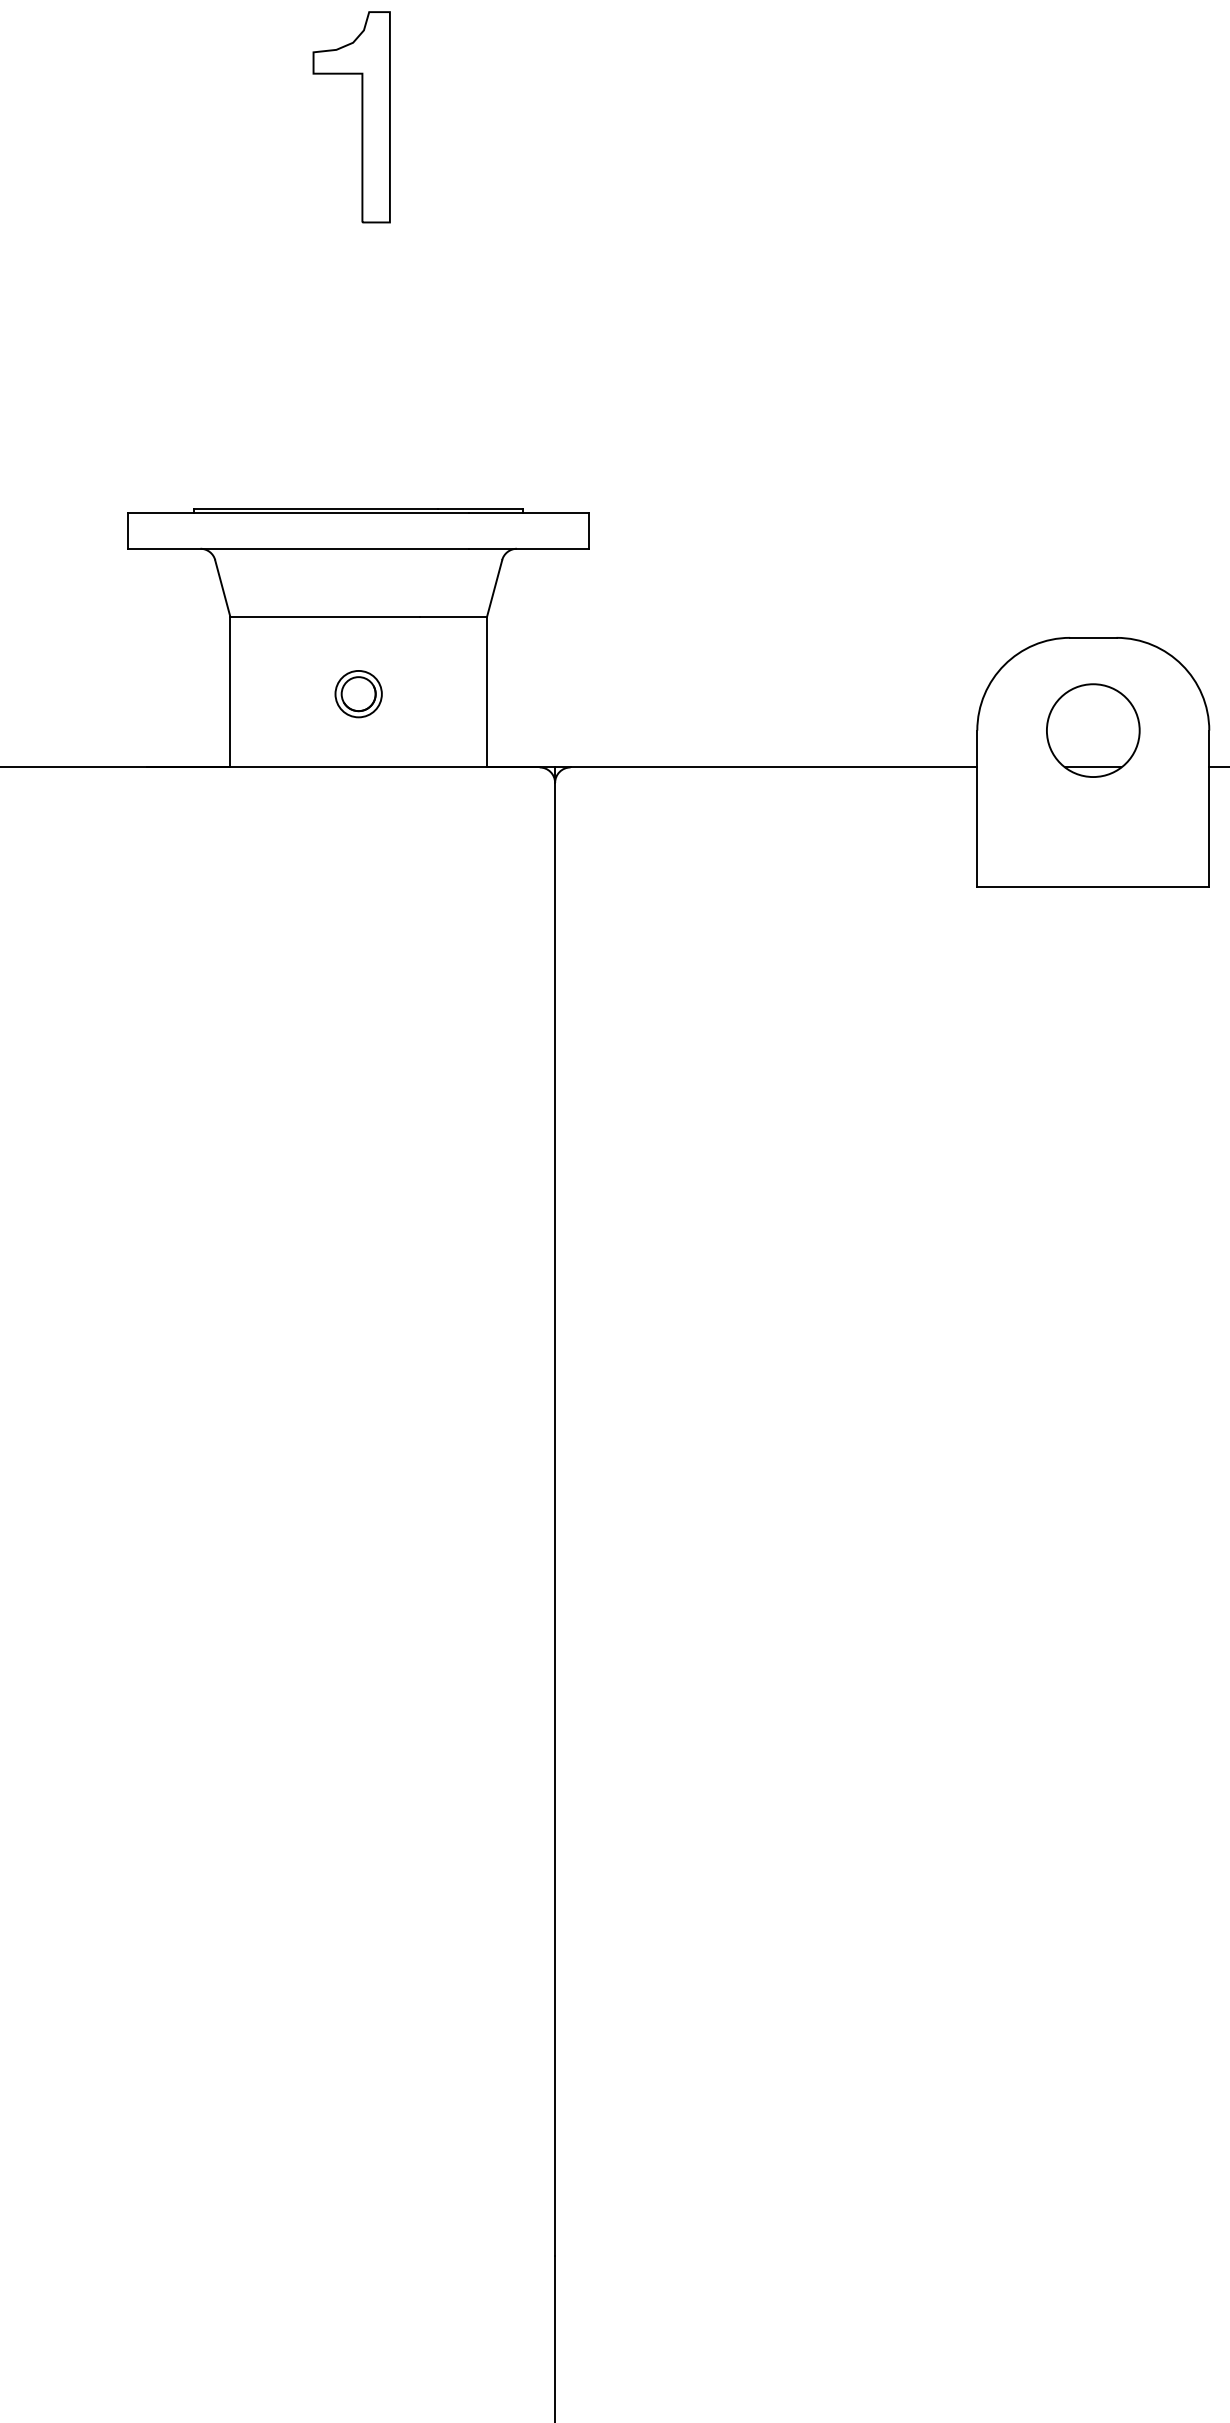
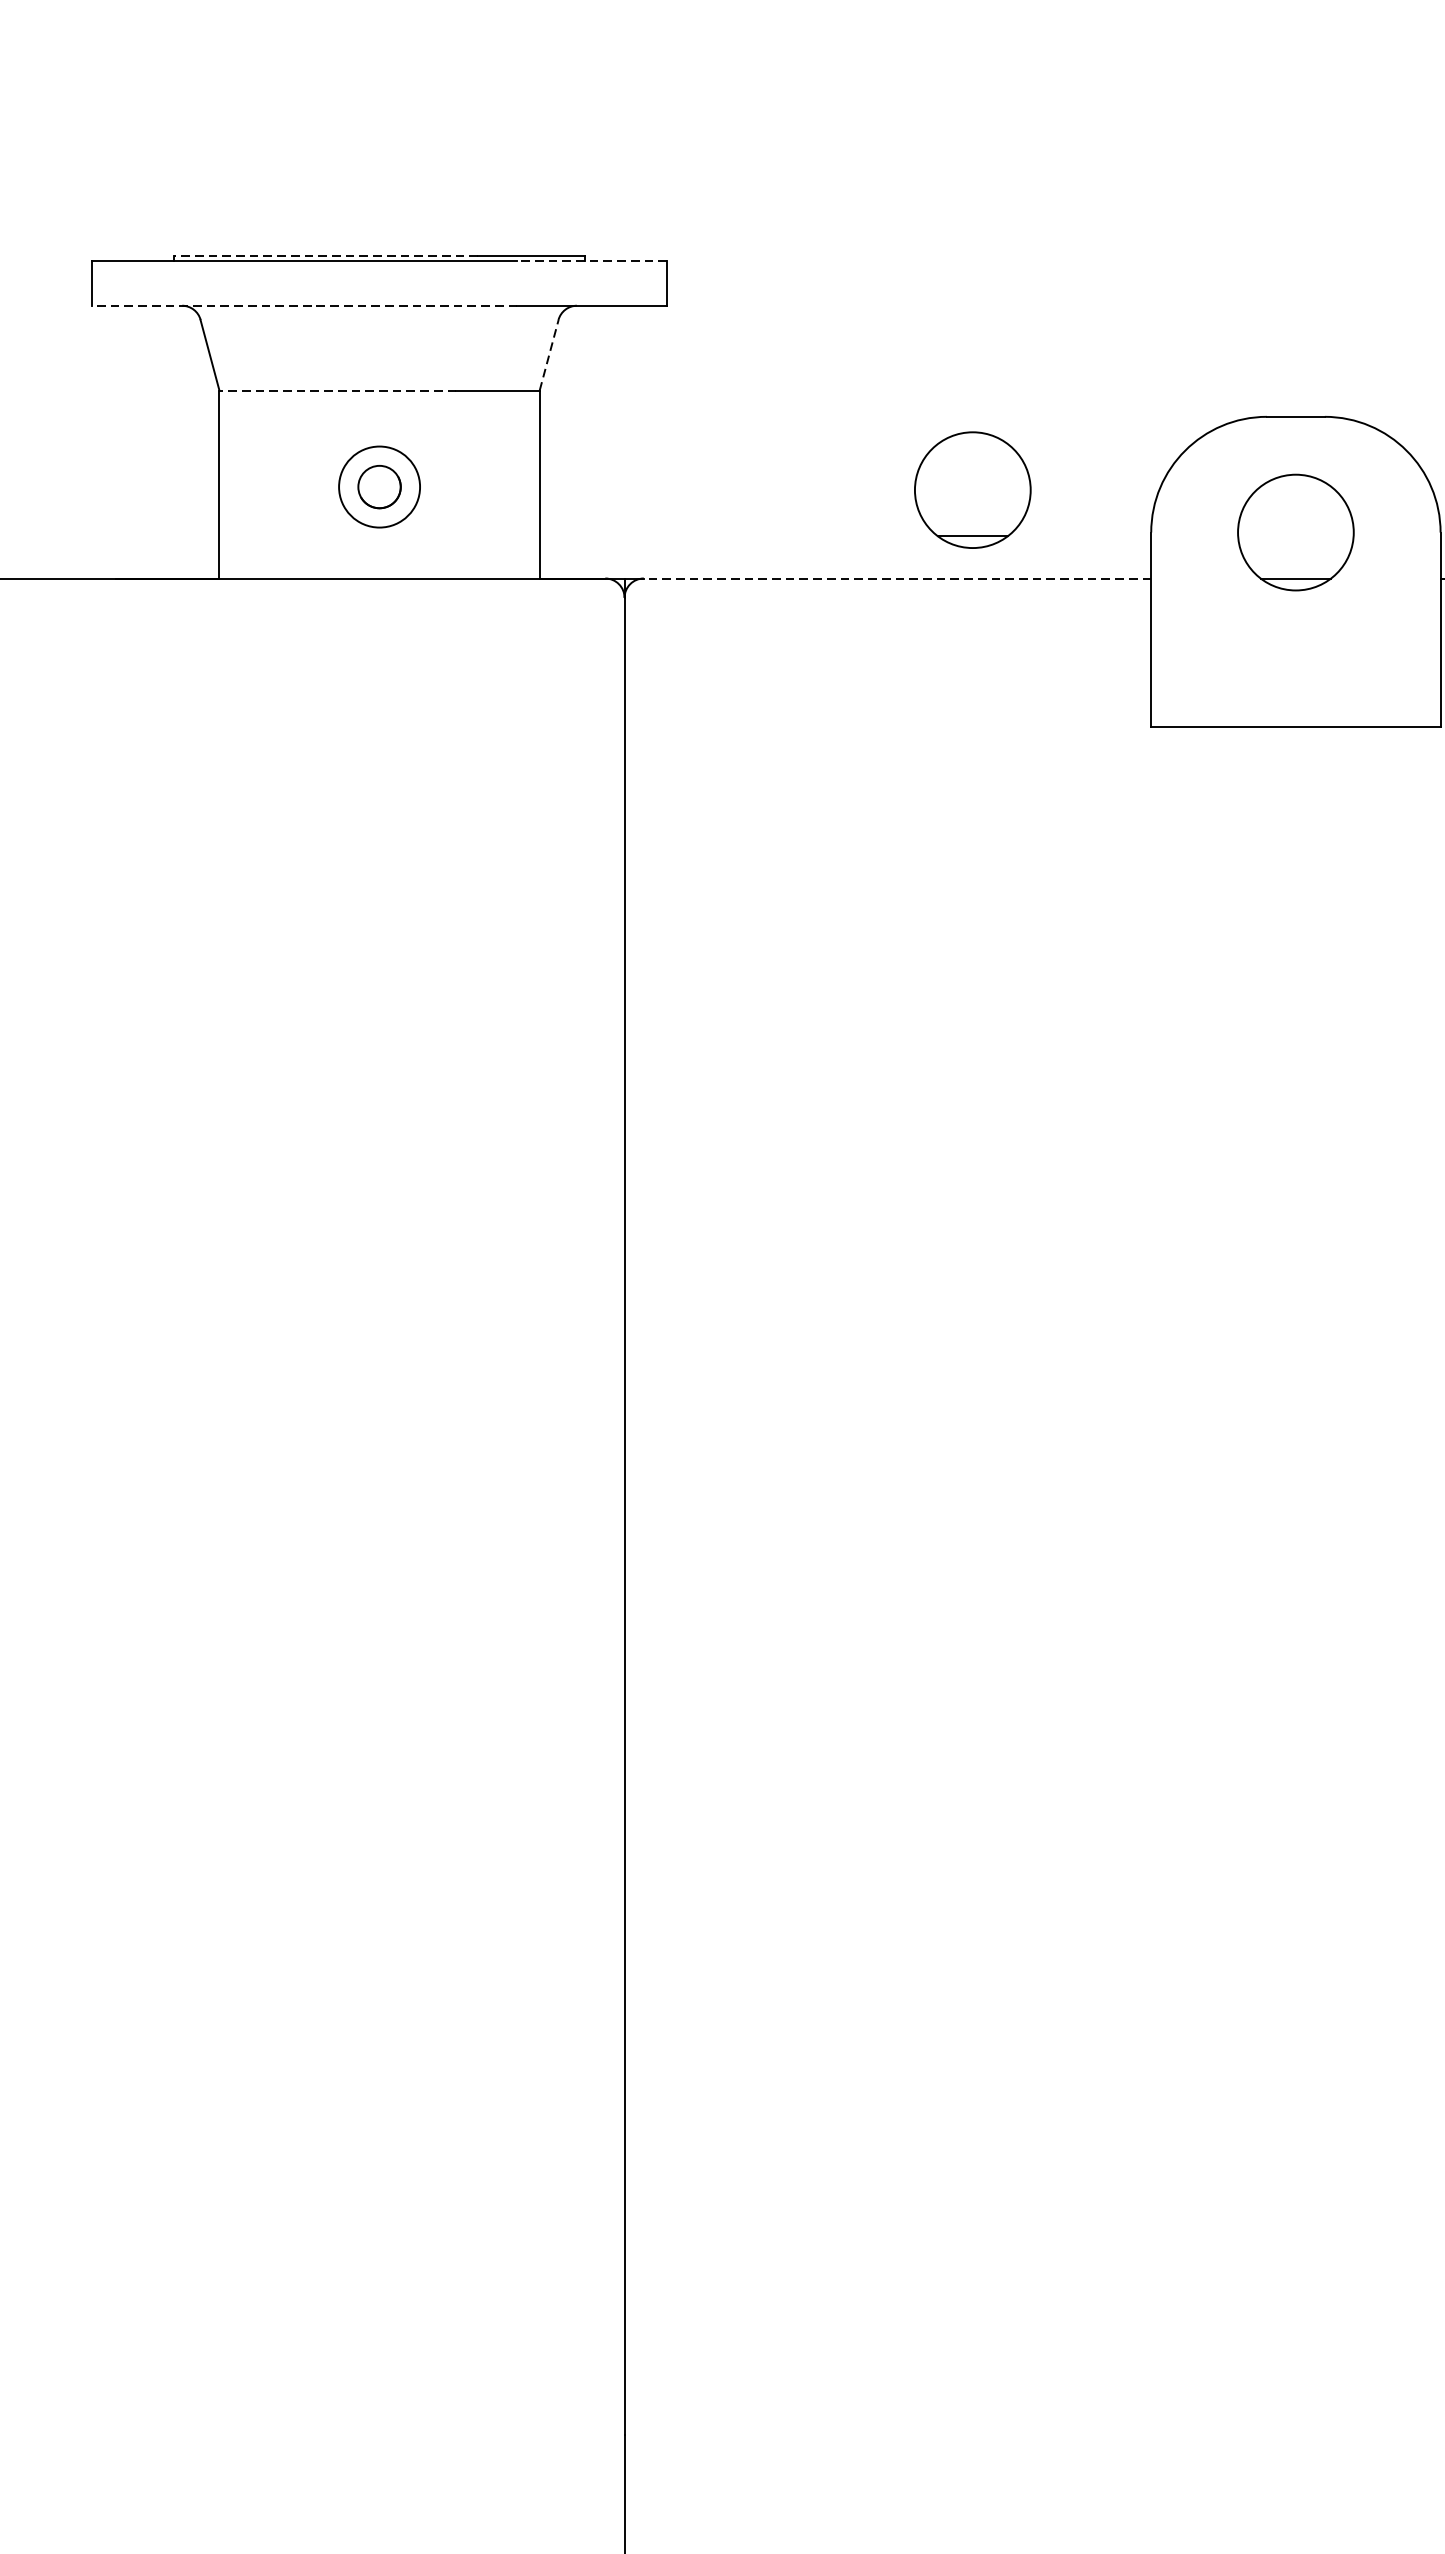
line: (315, 508) -> (325, 255), solid -> dashed
line: (528, 513) -> (591, 261), solid -> dashed
line: (298, 548) -> (304, 305), solid -> dashed
line: (494, 588) -> (548, 355), solid -> dashed
line: (325, 616) -> (338, 390), solid -> dashed
circle: (358, 693) -> (379, 486), size x1.4
part: (834, 696) -> (973, 490), added
line: (773, 767) -> (896, 578), solid -> dashed

